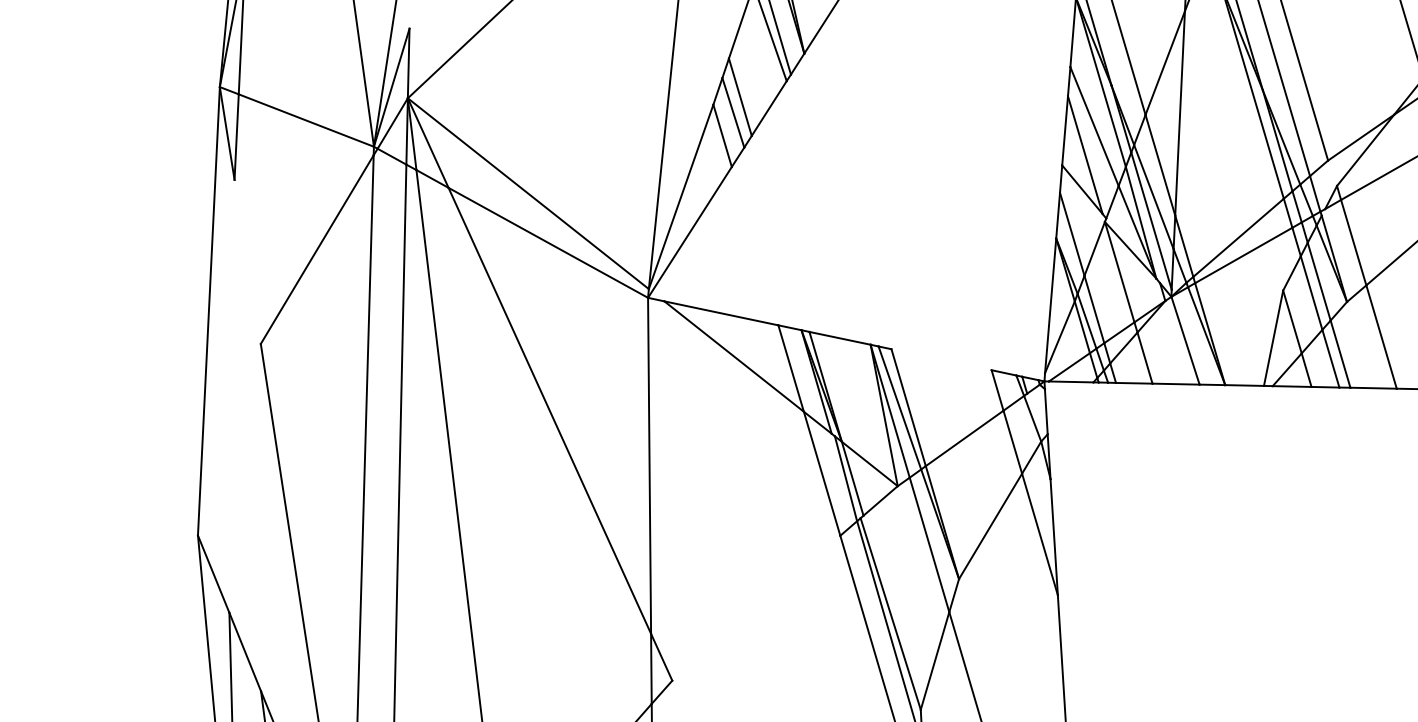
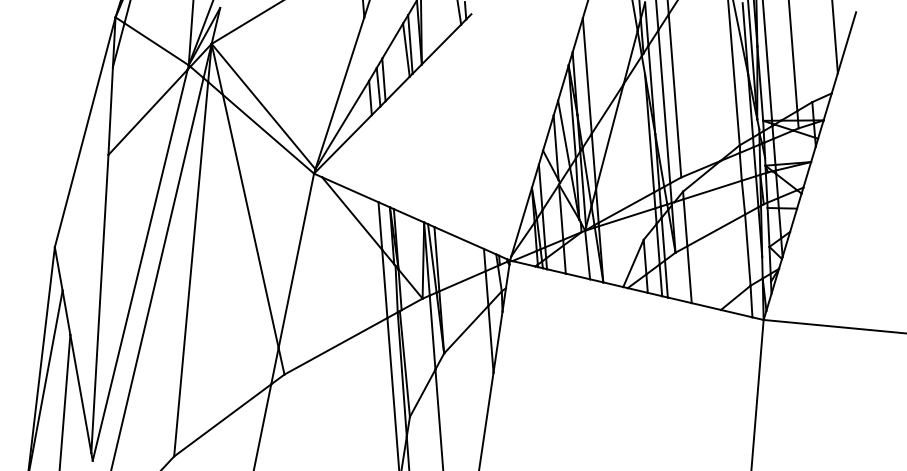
line: (247, 261) -> (110, 110), added
line: (941, 358) -> (459, 237), added
line: (755, 608) -> (335, 346), added

